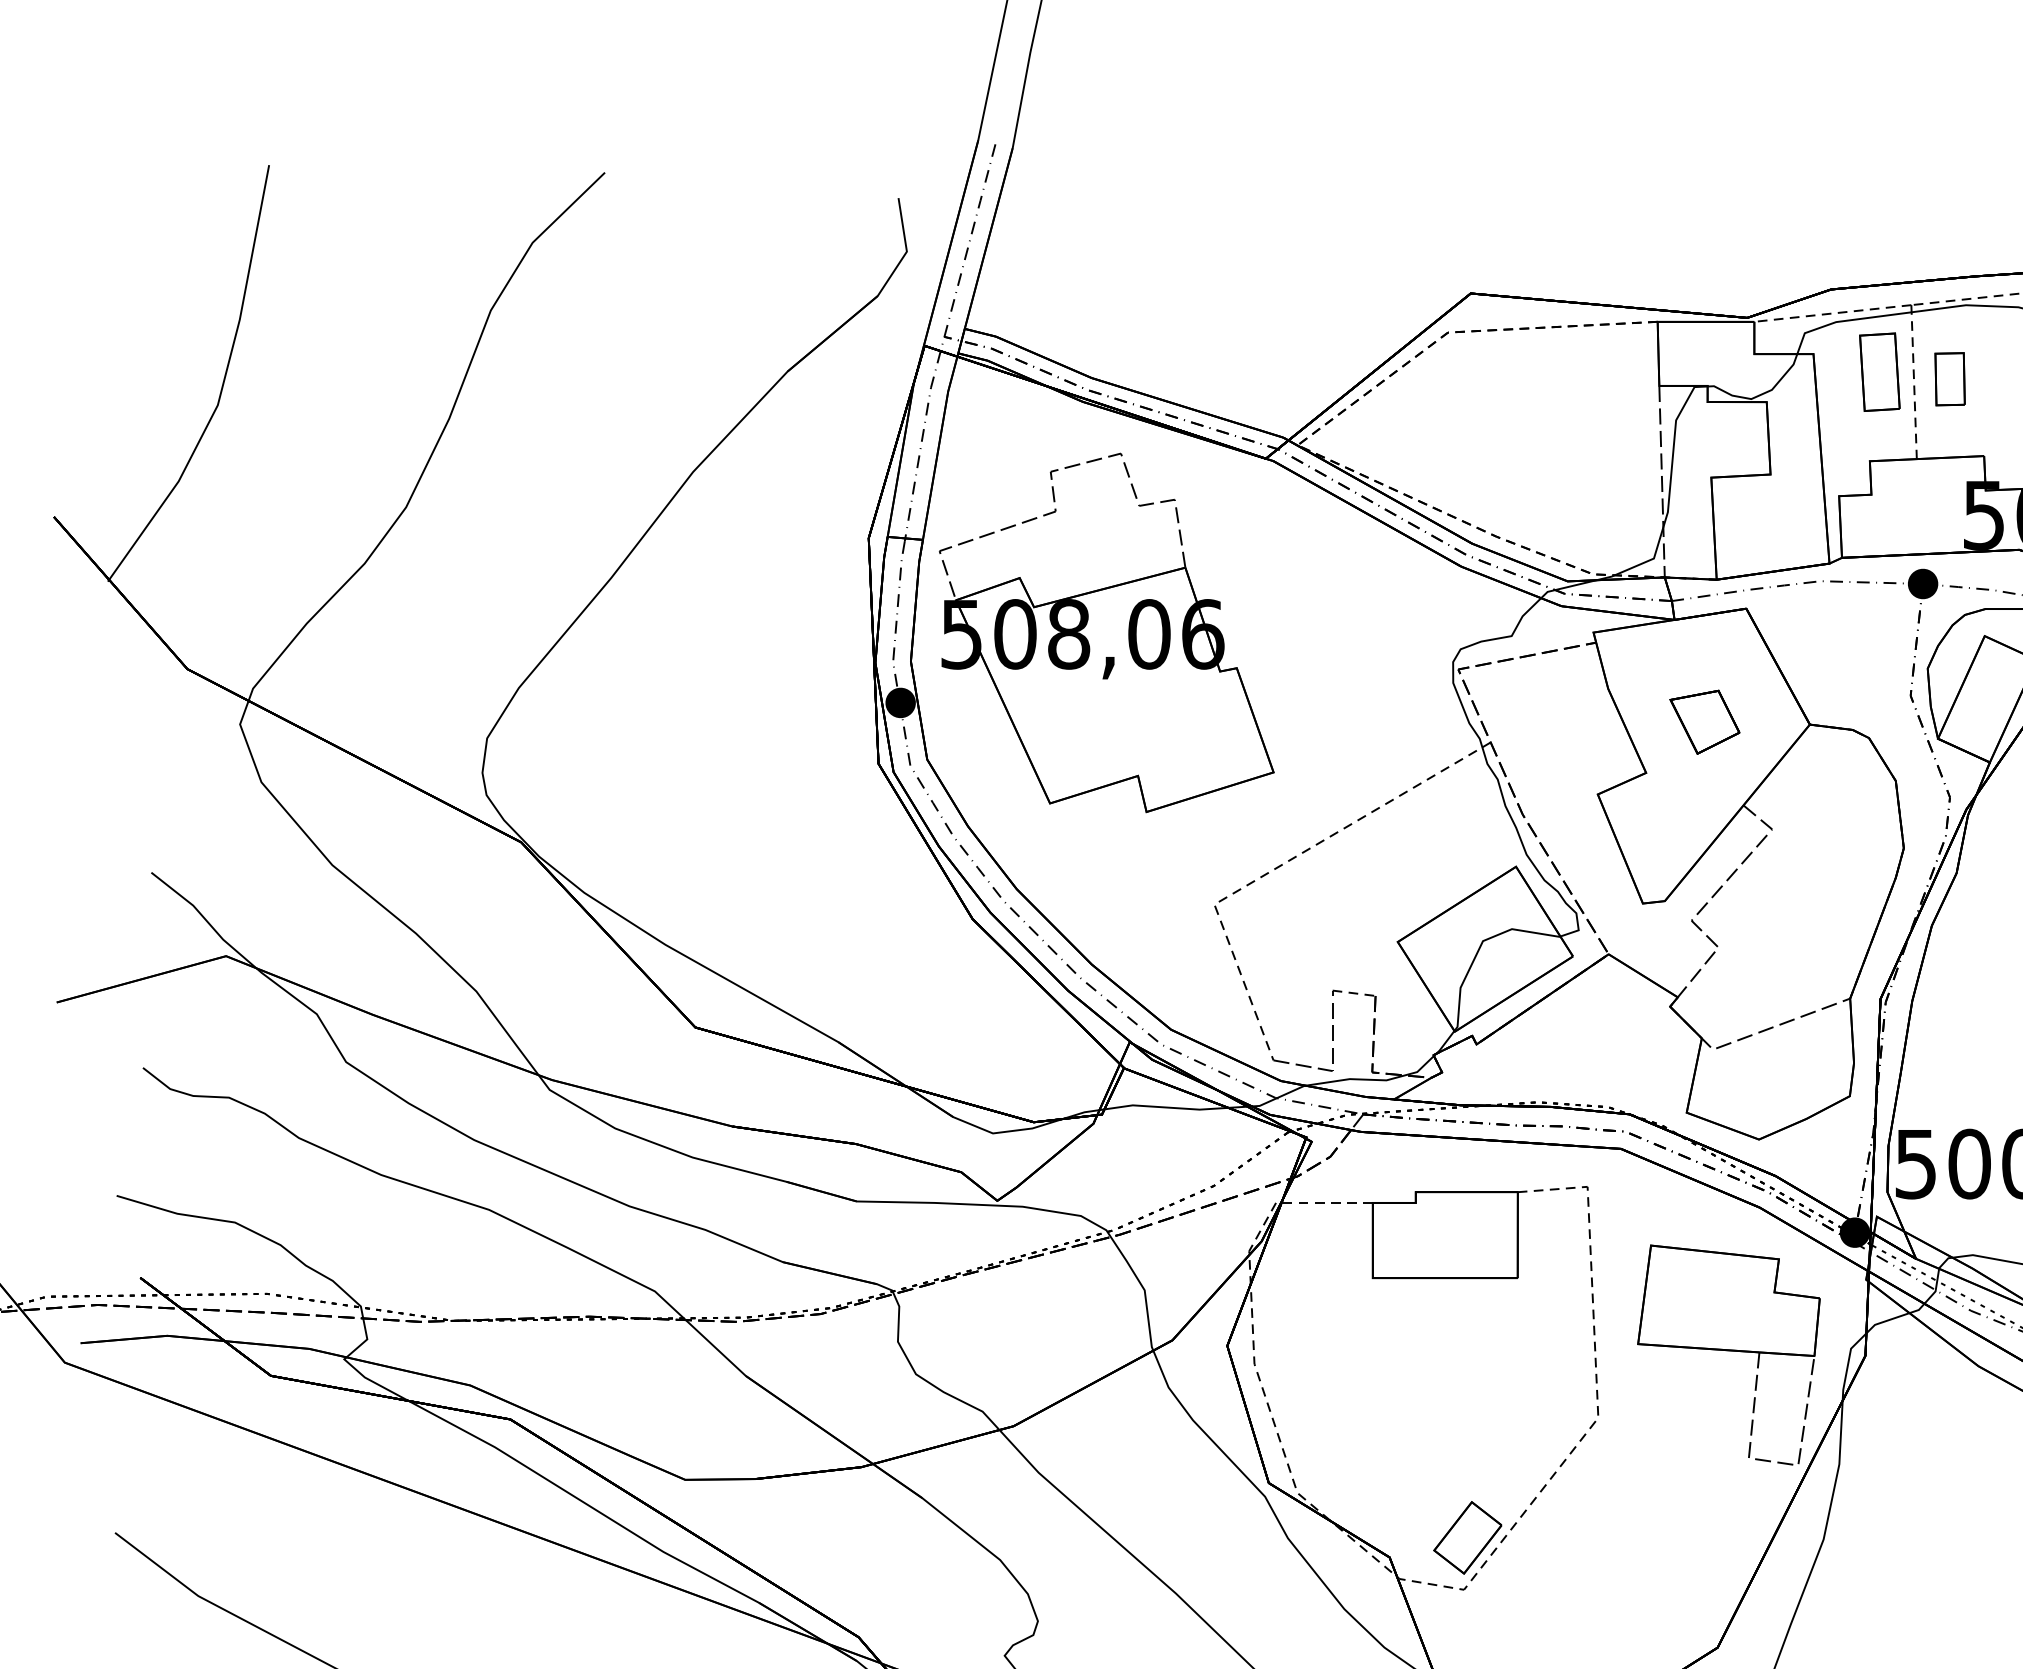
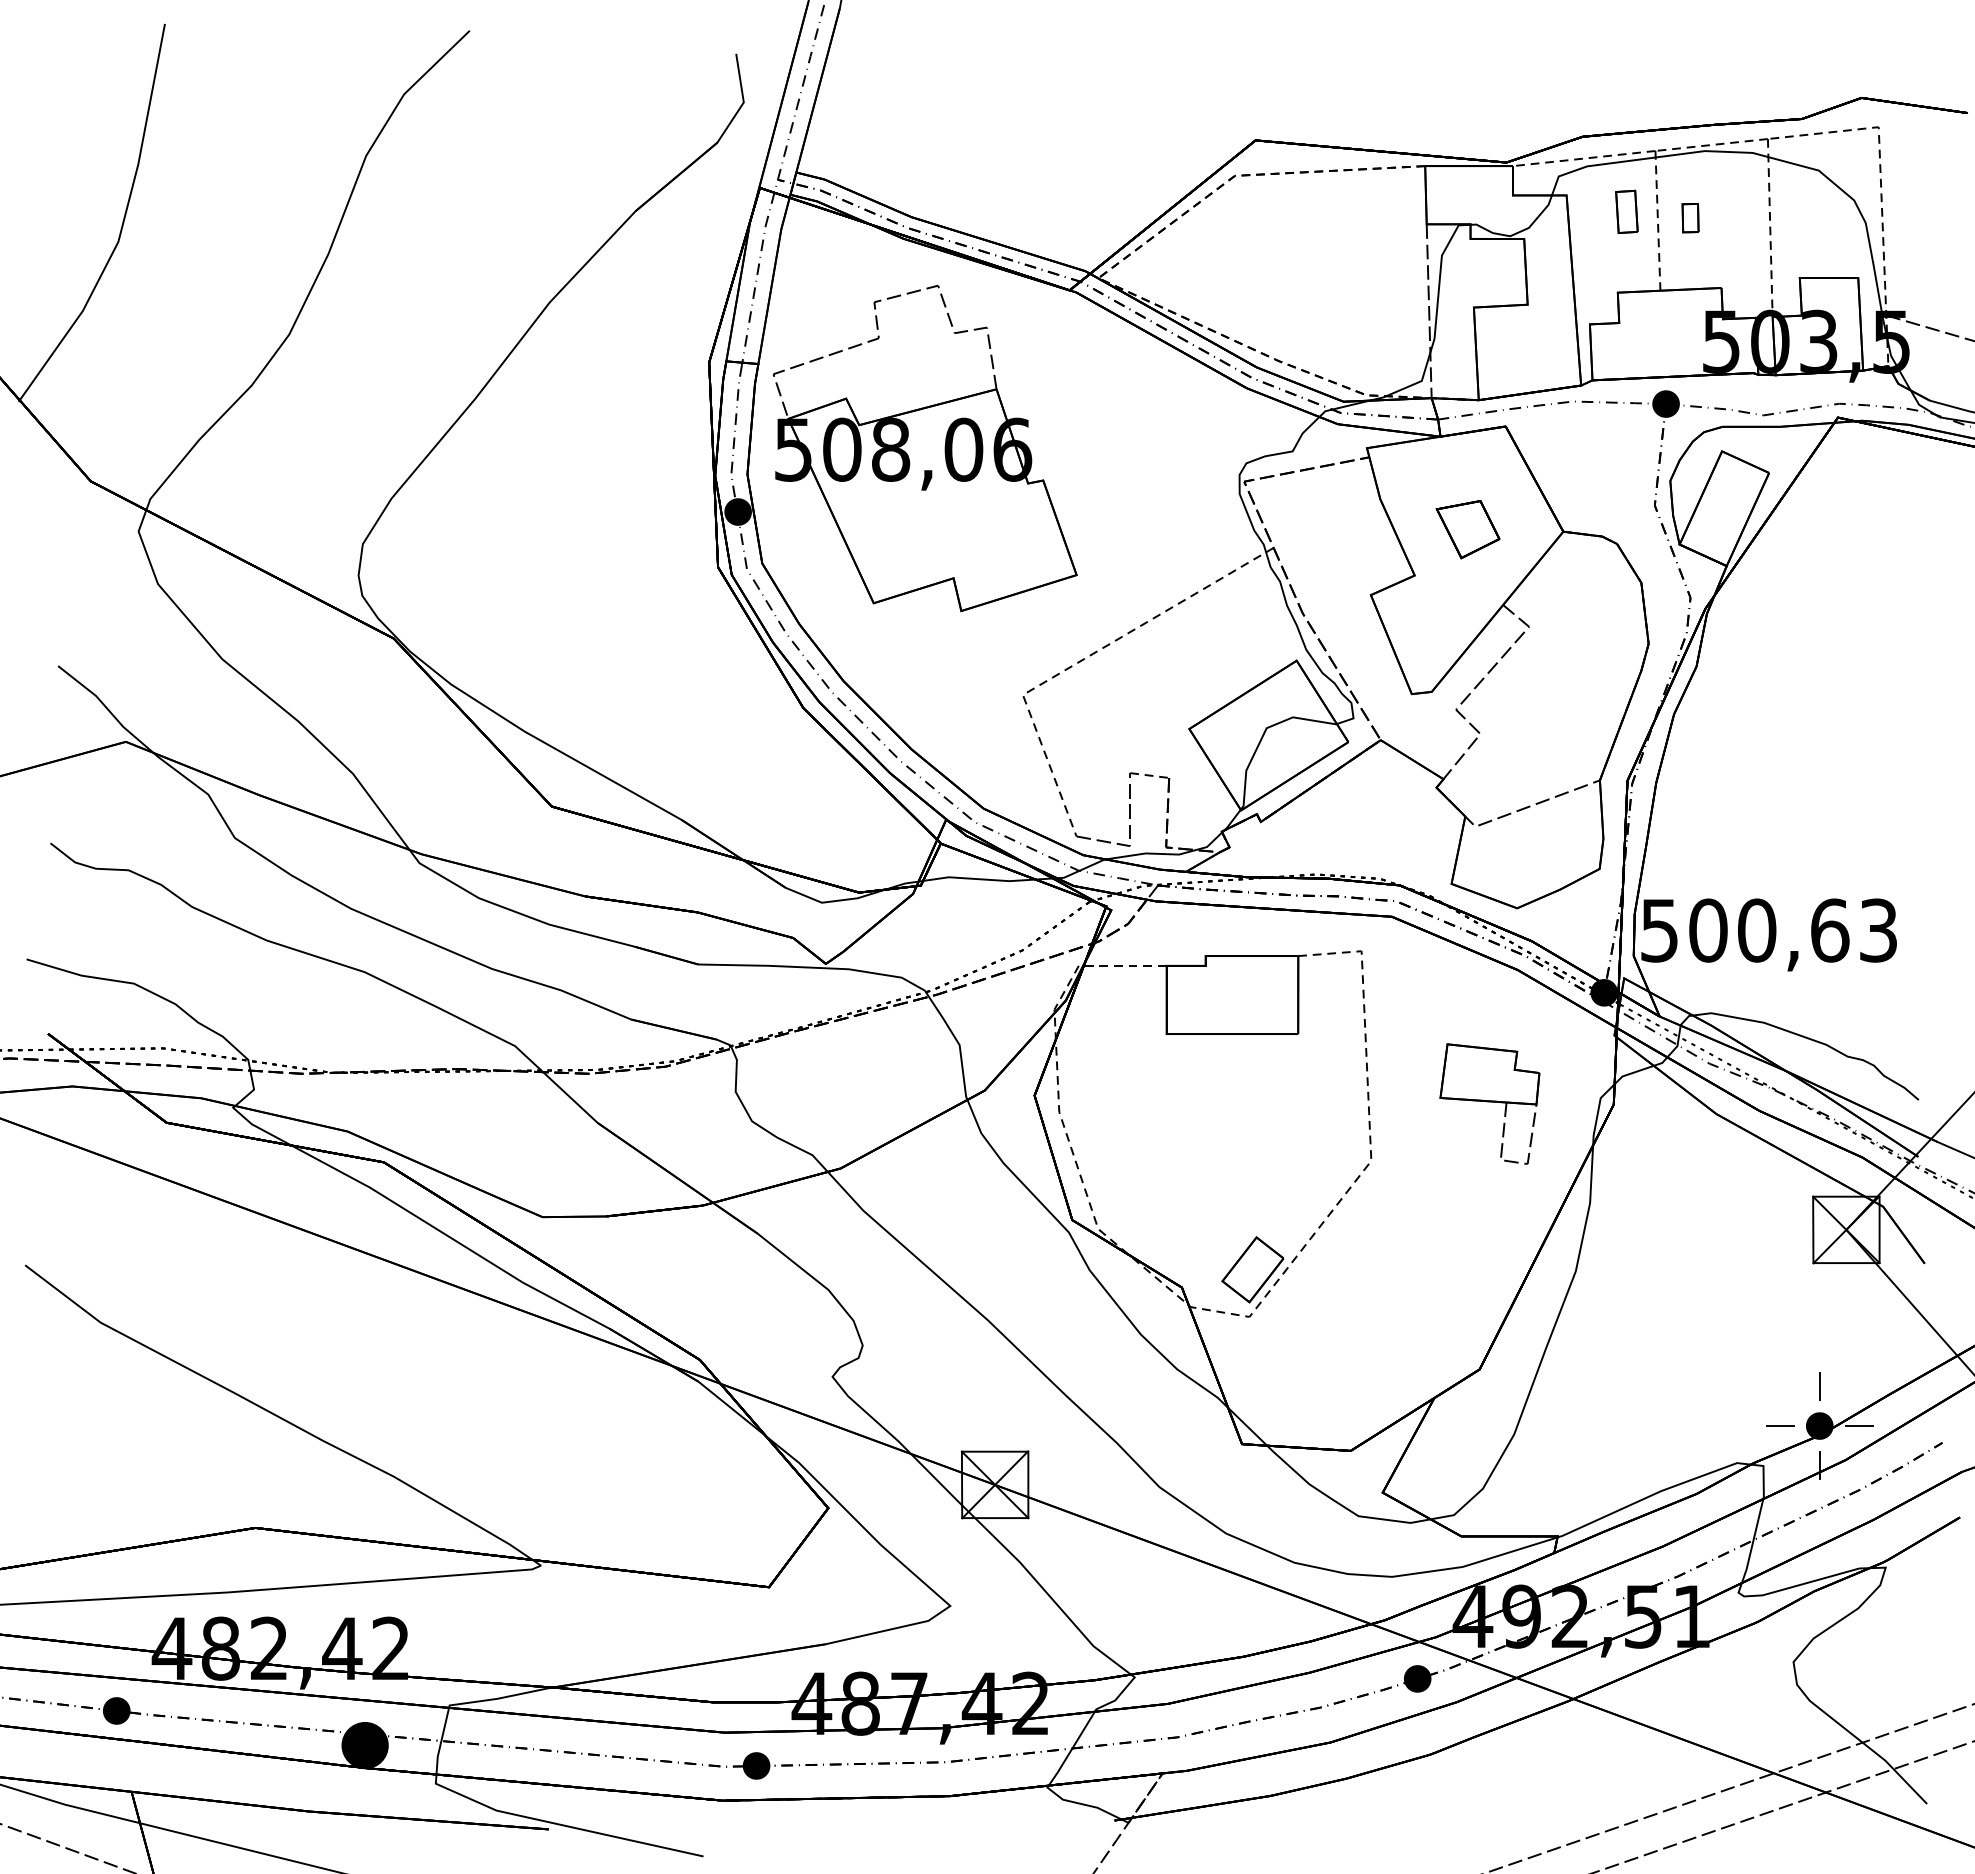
part: (1879, 371) -> (1626, 211), size x0.6
part: (1949, 378) -> (1690, 217), size x0.6
part: (1728, 1354) -> (1489, 1103), size x0.6

